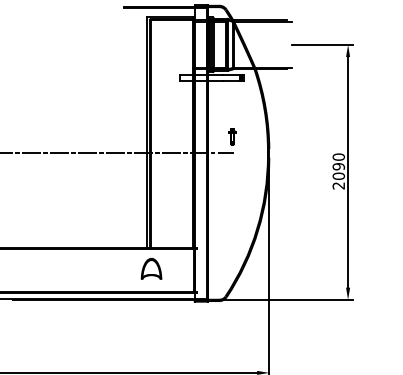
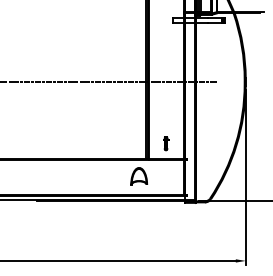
part: (232, 136) -> (166, 143), moved
part: (151, 268) -> (139, 175), moved

